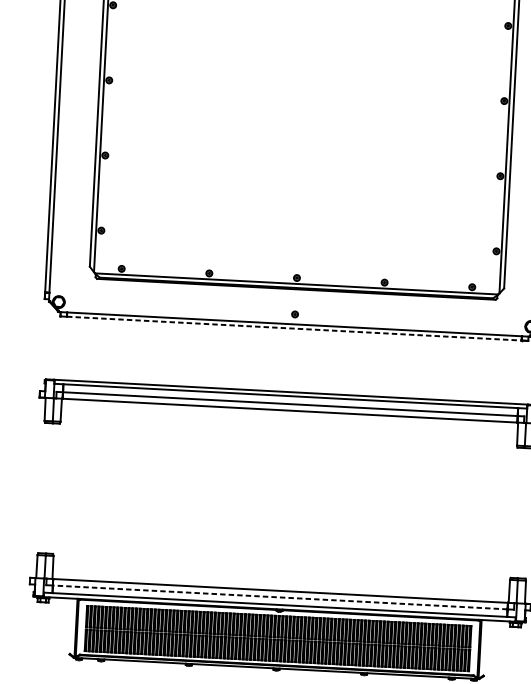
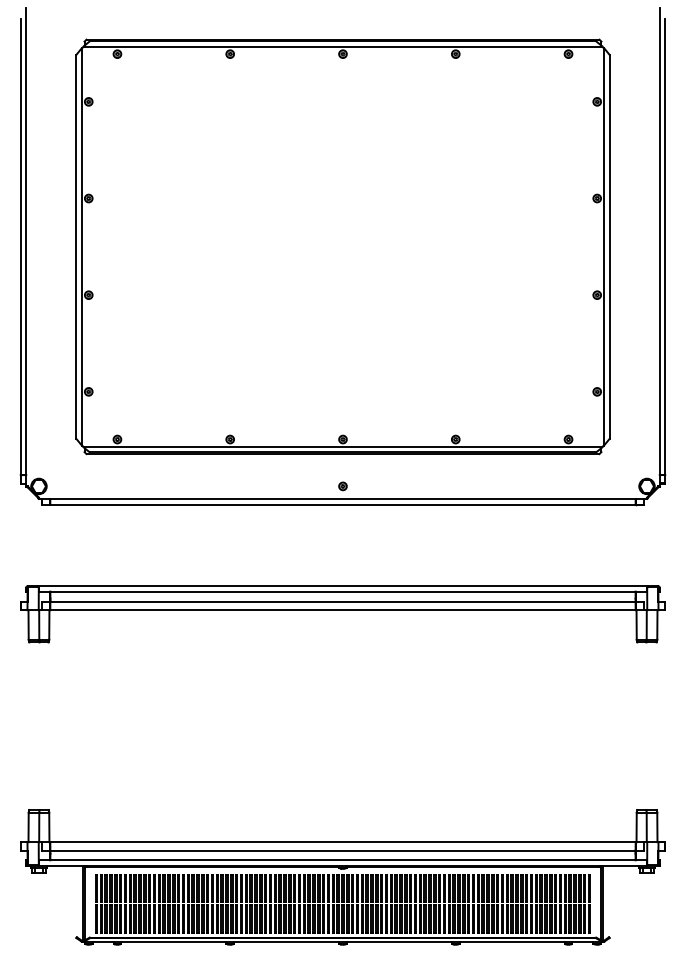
line: (293, 328) -> (342, 504), dashed -> solid
line: (279, 597) -> (342, 850), dashed -> solid

